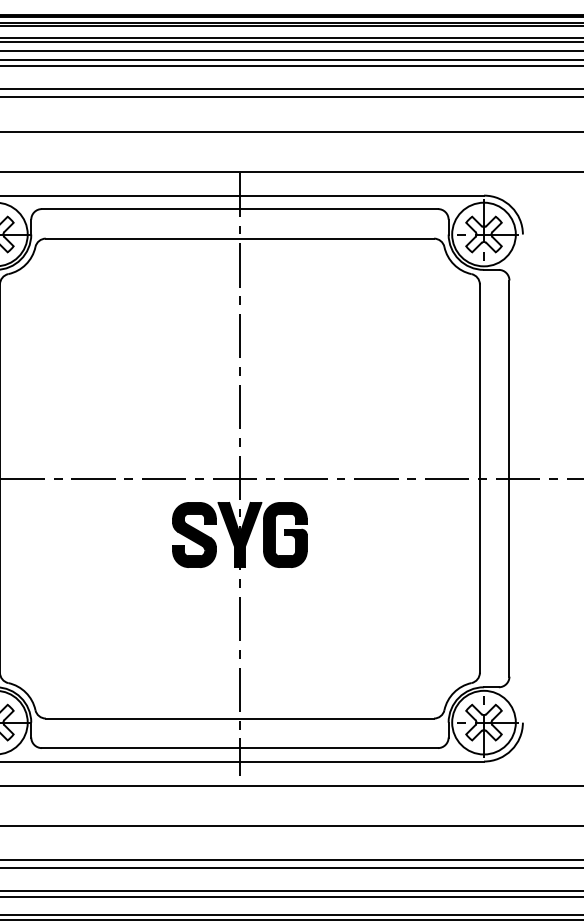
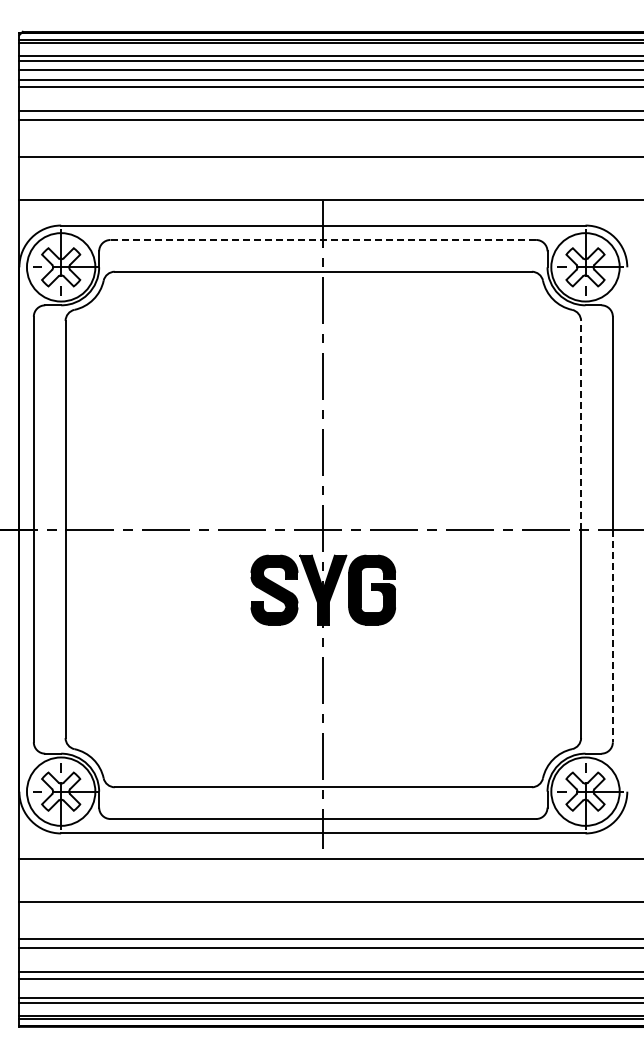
line: (240, 208) -> (323, 239), solid -> dashed
line: (480, 380) -> (581, 424), solid -> dashed
line: (509, 578) -> (612, 636), solid -> dashed

